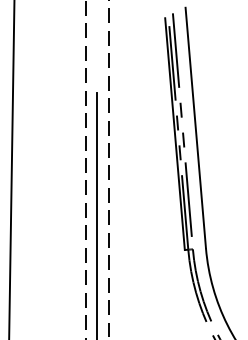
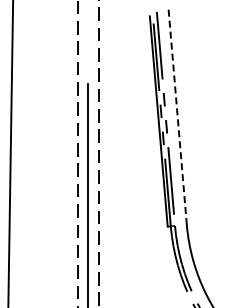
line: (195, 127) -> (177, 115), solid -> dashed

